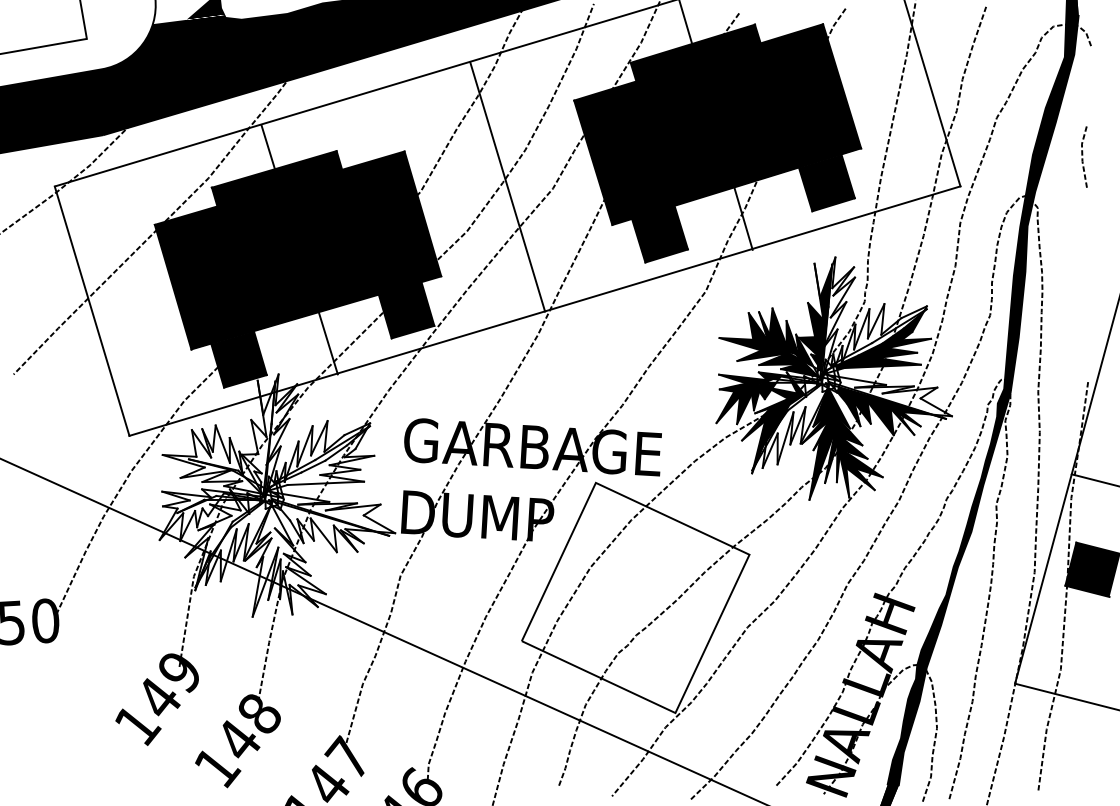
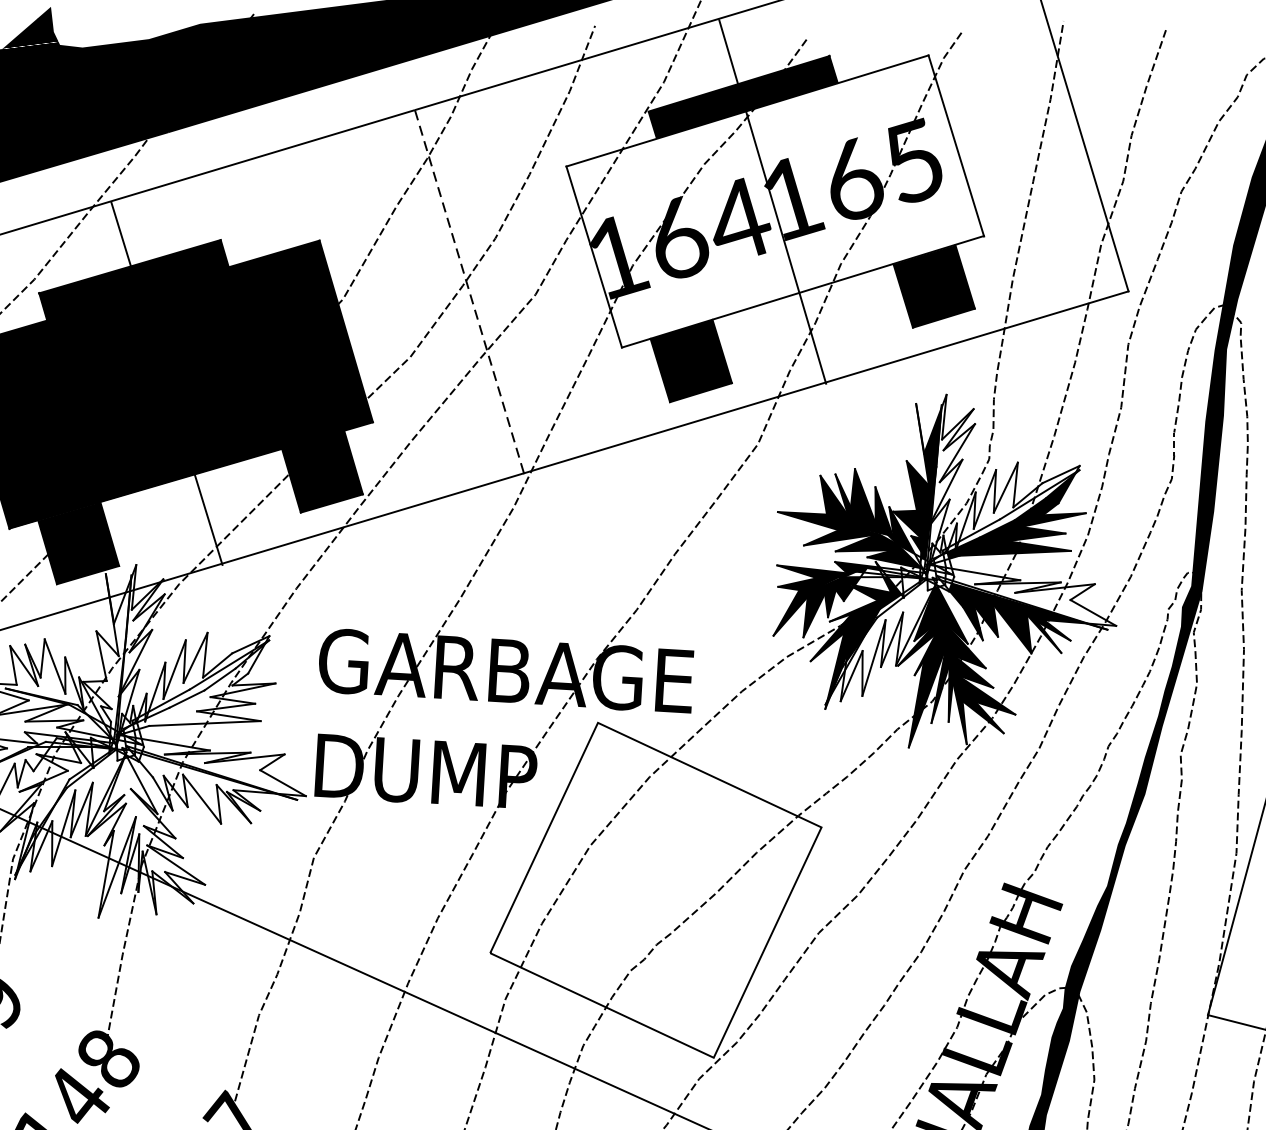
fill: (717, 124) -> (774, 201), removed
line: (507, 187) -> (469, 293), solid -> dashed

